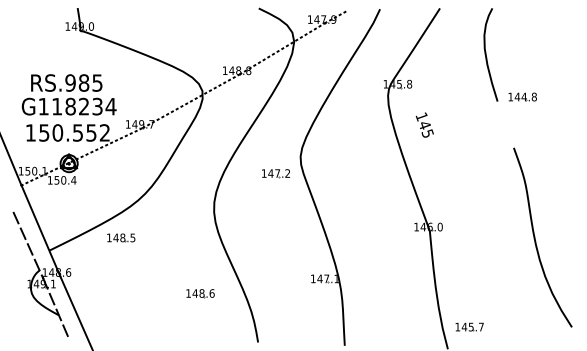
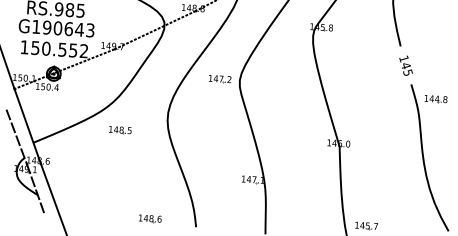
part: (522, 96) -> (435, 98), moved
text: (83, 106) -> (68, 28), G118234 -> G190643
text: (424, 124) -> (405, 65), moved
part: (275, 173) -> (219, 78), moved
part: (121, 237) -> (120, 129), moved
part: (200, 293) -> (150, 218), moved

